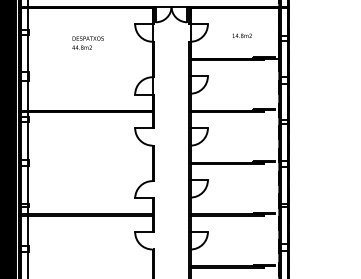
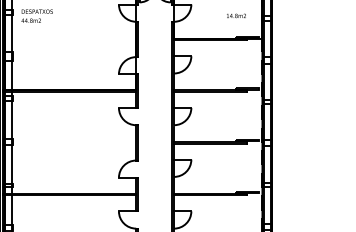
text: (241, 35) -> (235, 15), moved
text: (87, 42) -> (36, 15), moved

